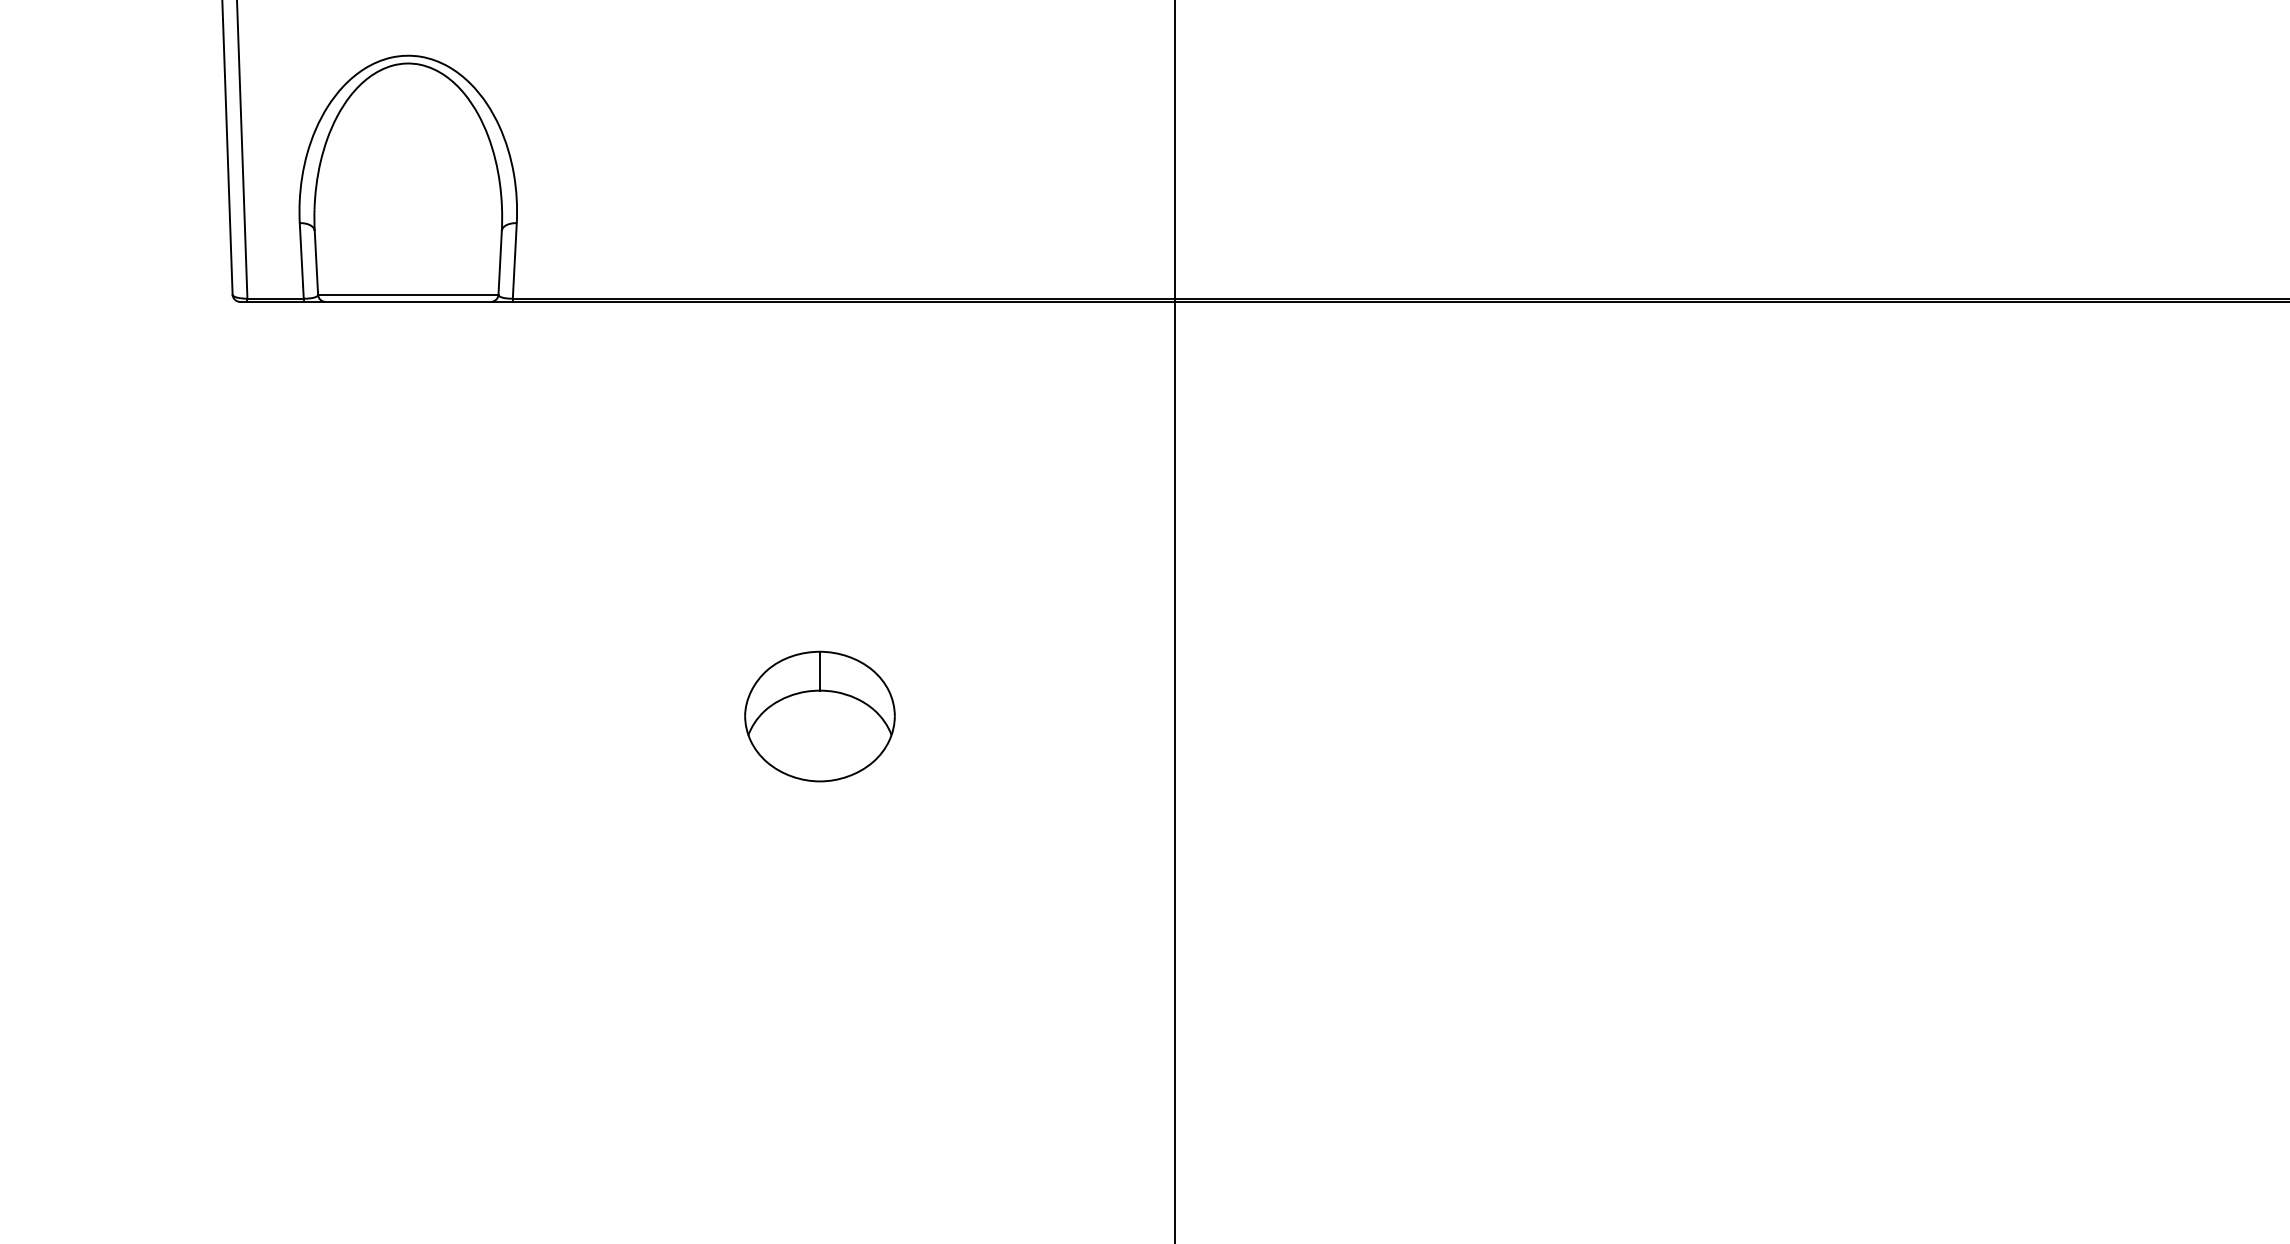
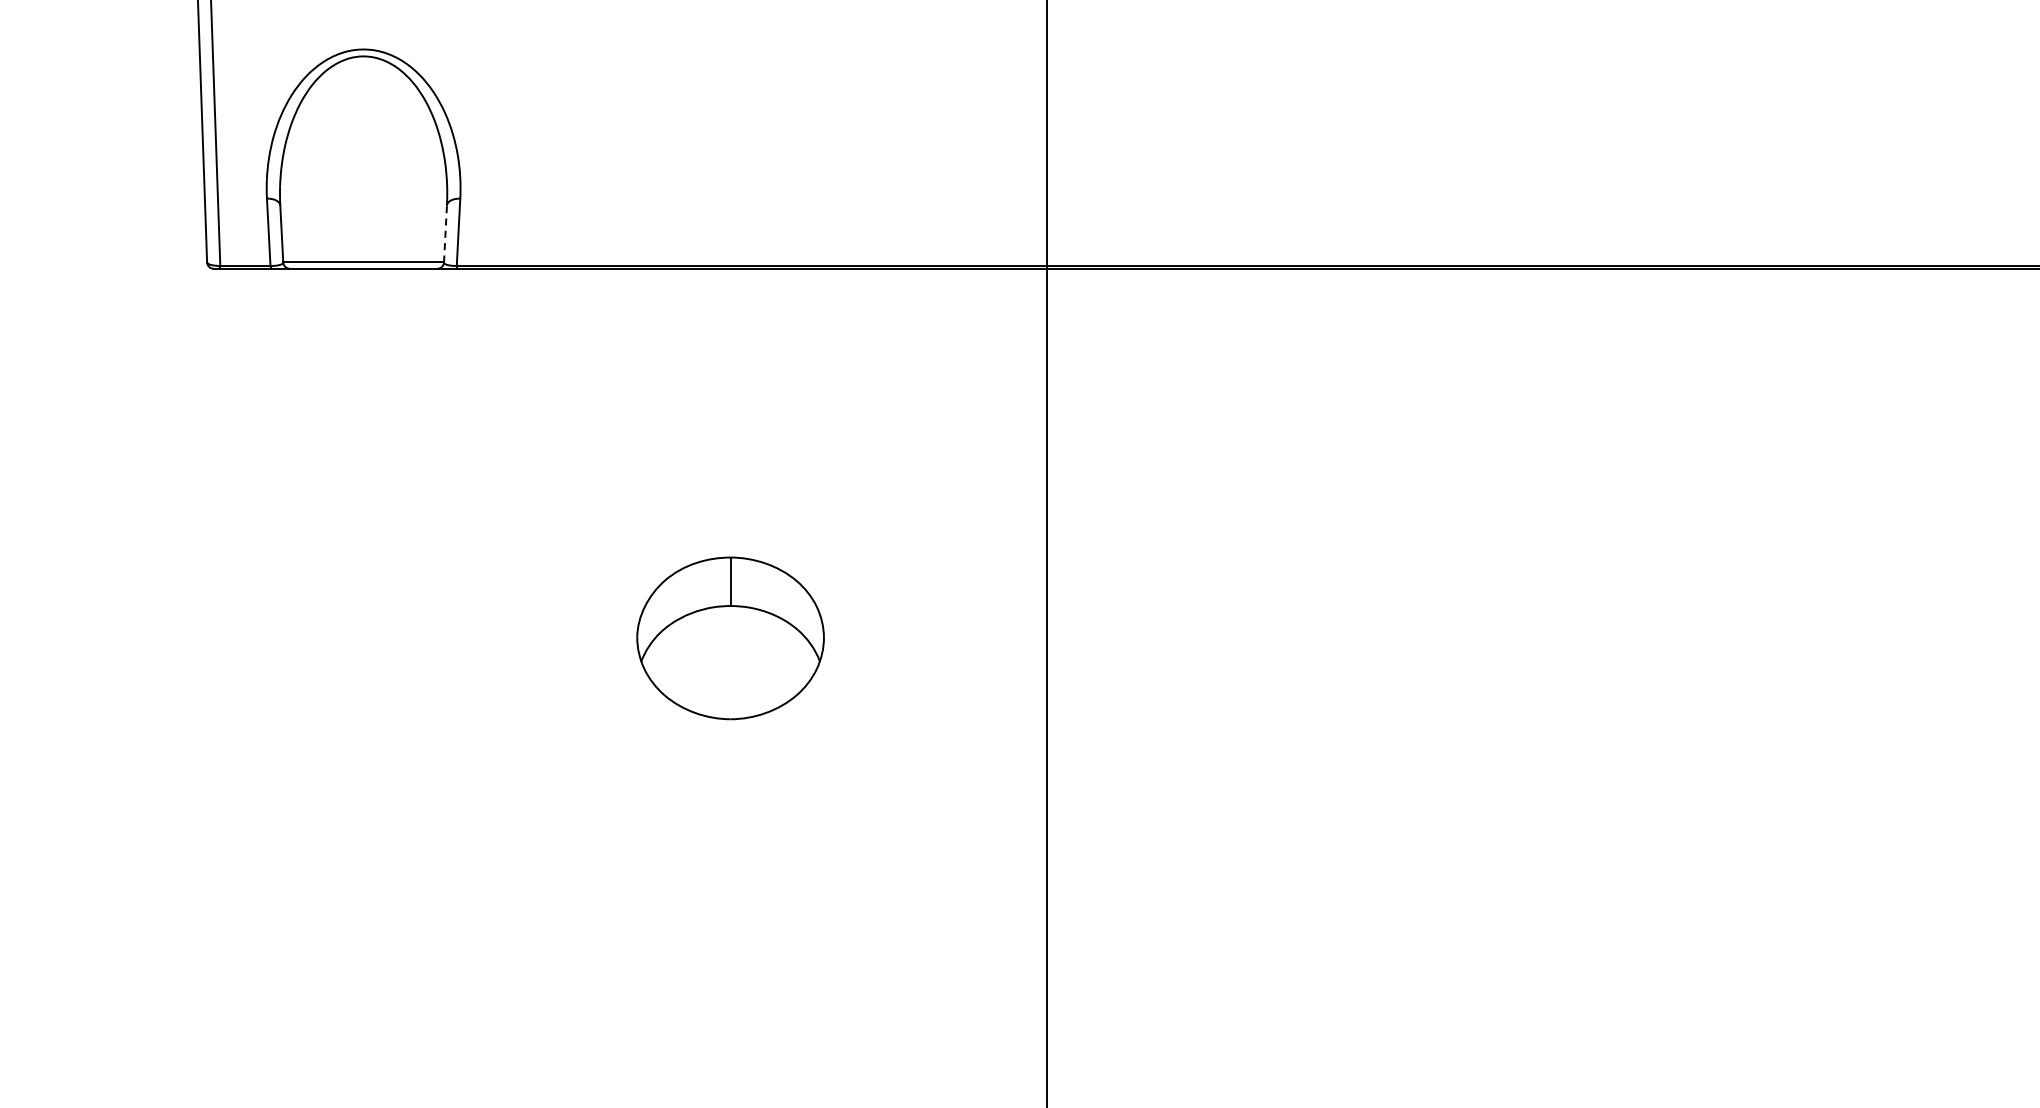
line: (500, 262) -> (445, 233), solid -> dashed
part: (818, 715) -> (729, 637), size x1.4

